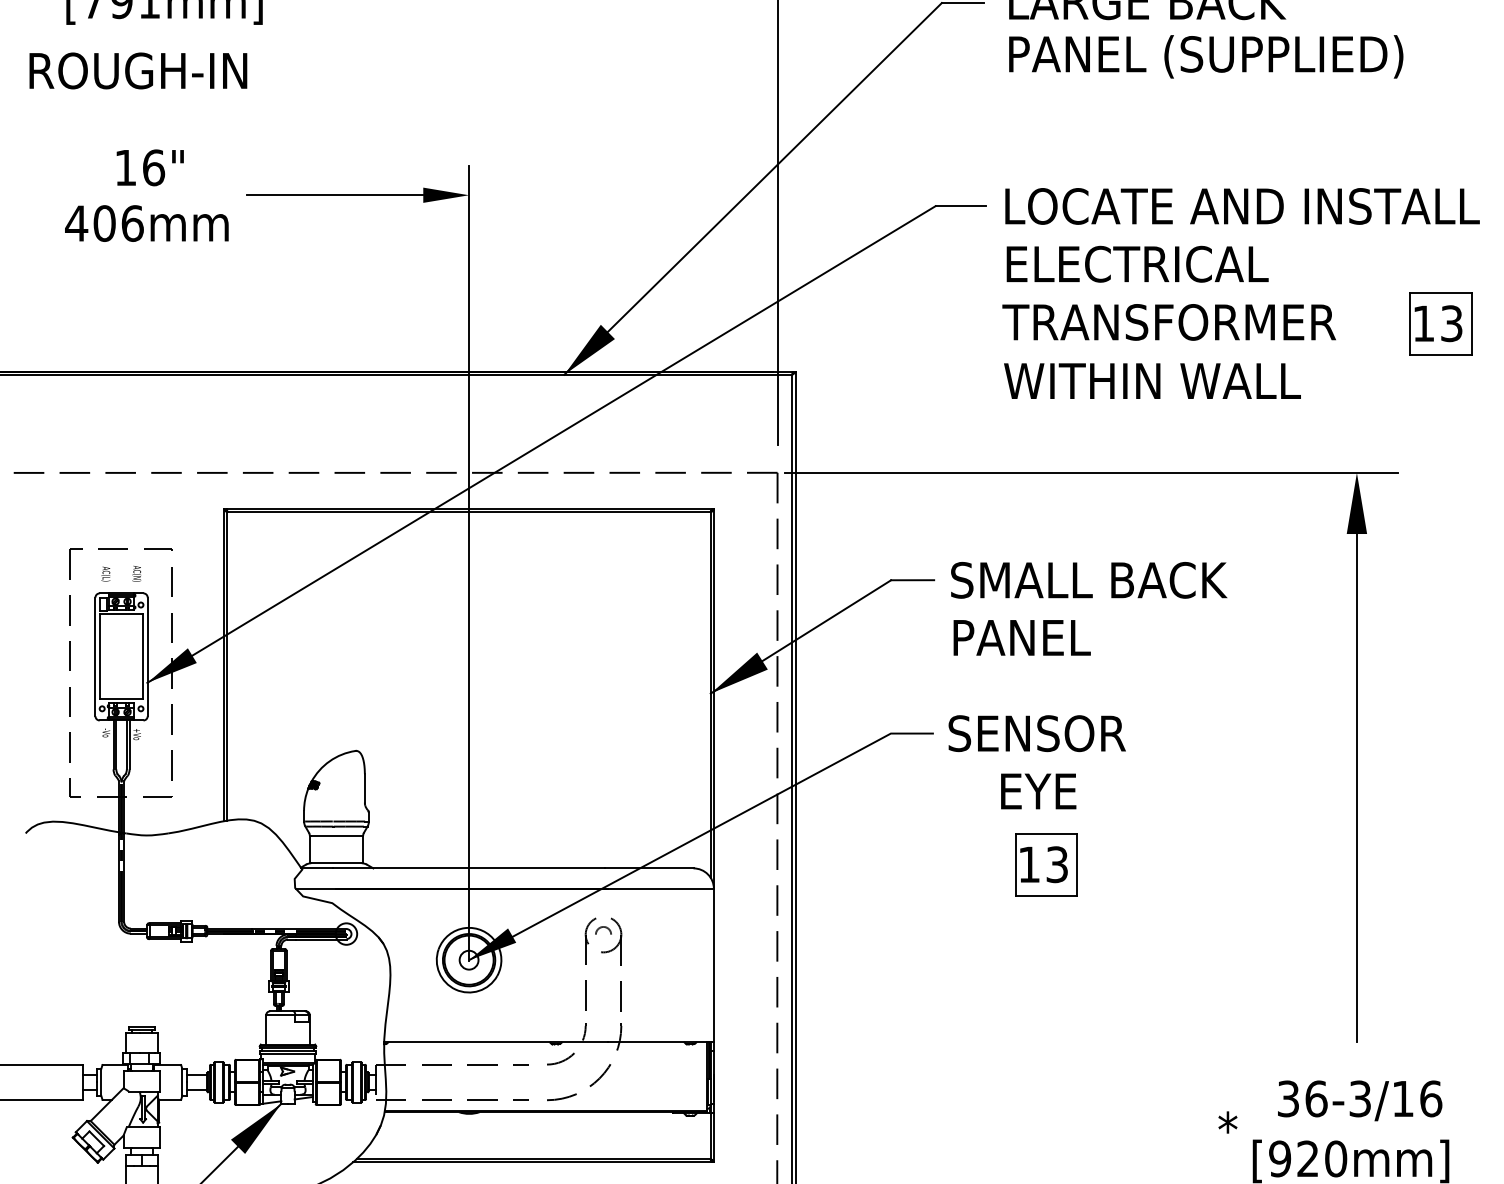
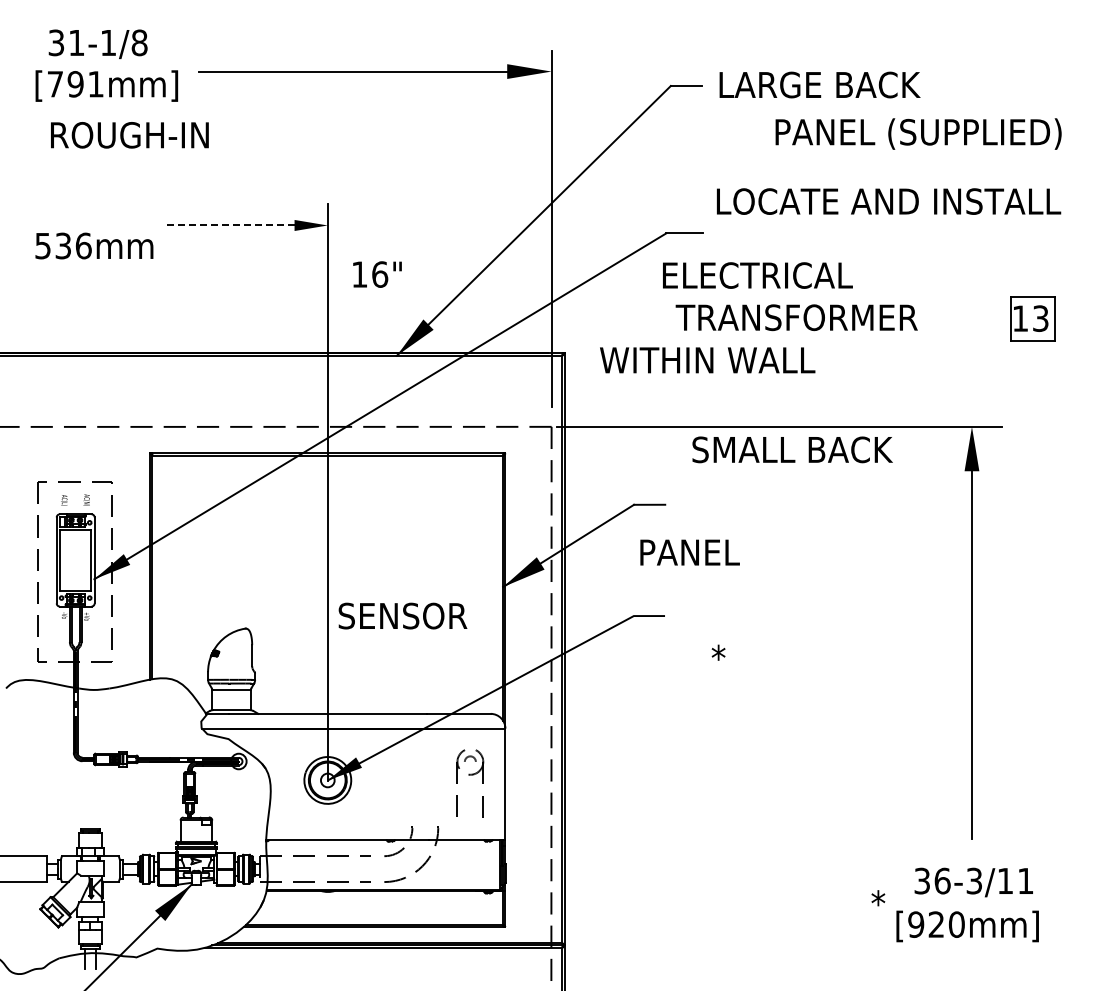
text: (1206, 56) -> (918, 133), moved
text: (137, 71) -> (129, 135), moved
text: (150, 167) -> (377, 274), moved
line: (334, 195) -> (230, 225), solid -> dashed
text: (1243, 206) -> (889, 201), moved
text: (89, 222) -> (52, 245), 406mm -> 536mm
text: (1137, 264) -> (757, 275), moved
text: (1168, 322) -> (796, 317), moved
text: (1152, 381) -> (707, 360), moved
text: (1088, 579) -> (792, 449), moved
text: (1021, 637) -> (689, 552), moved
text: (1036, 732) -> (402, 615), moved
text: (1036, 790) -> (739, 657), EYE -> *
part: (1046, 865) -> (746, 711), removed
part: (603, 953) -> (470, 775), moved
text: (1430, 1098) -> (1025, 880), 36-3/16 -> 36-3/11

